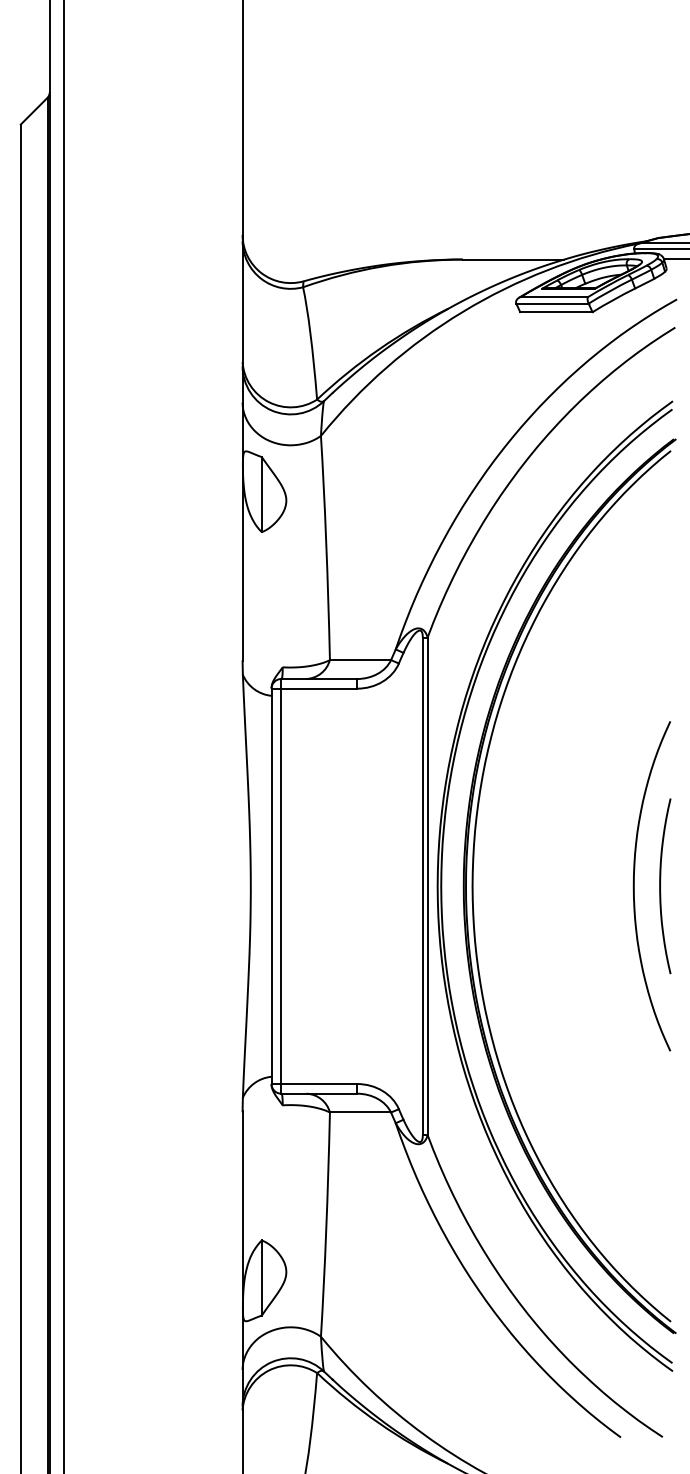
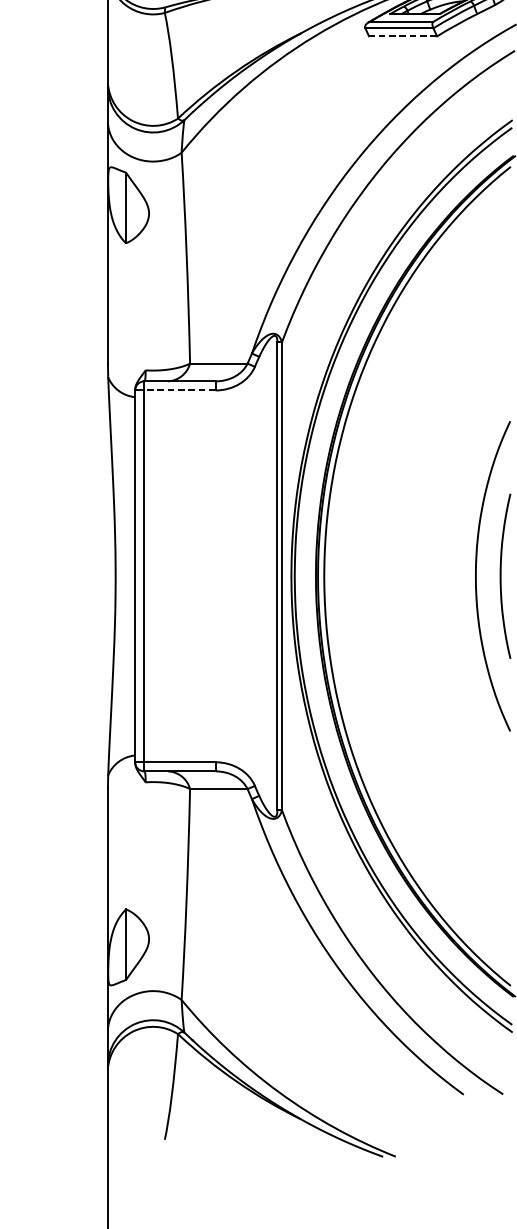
line: (555, 312) -> (402, 36), solid -> dashed
line: (319, 688) -> (180, 390), solid -> dashed

